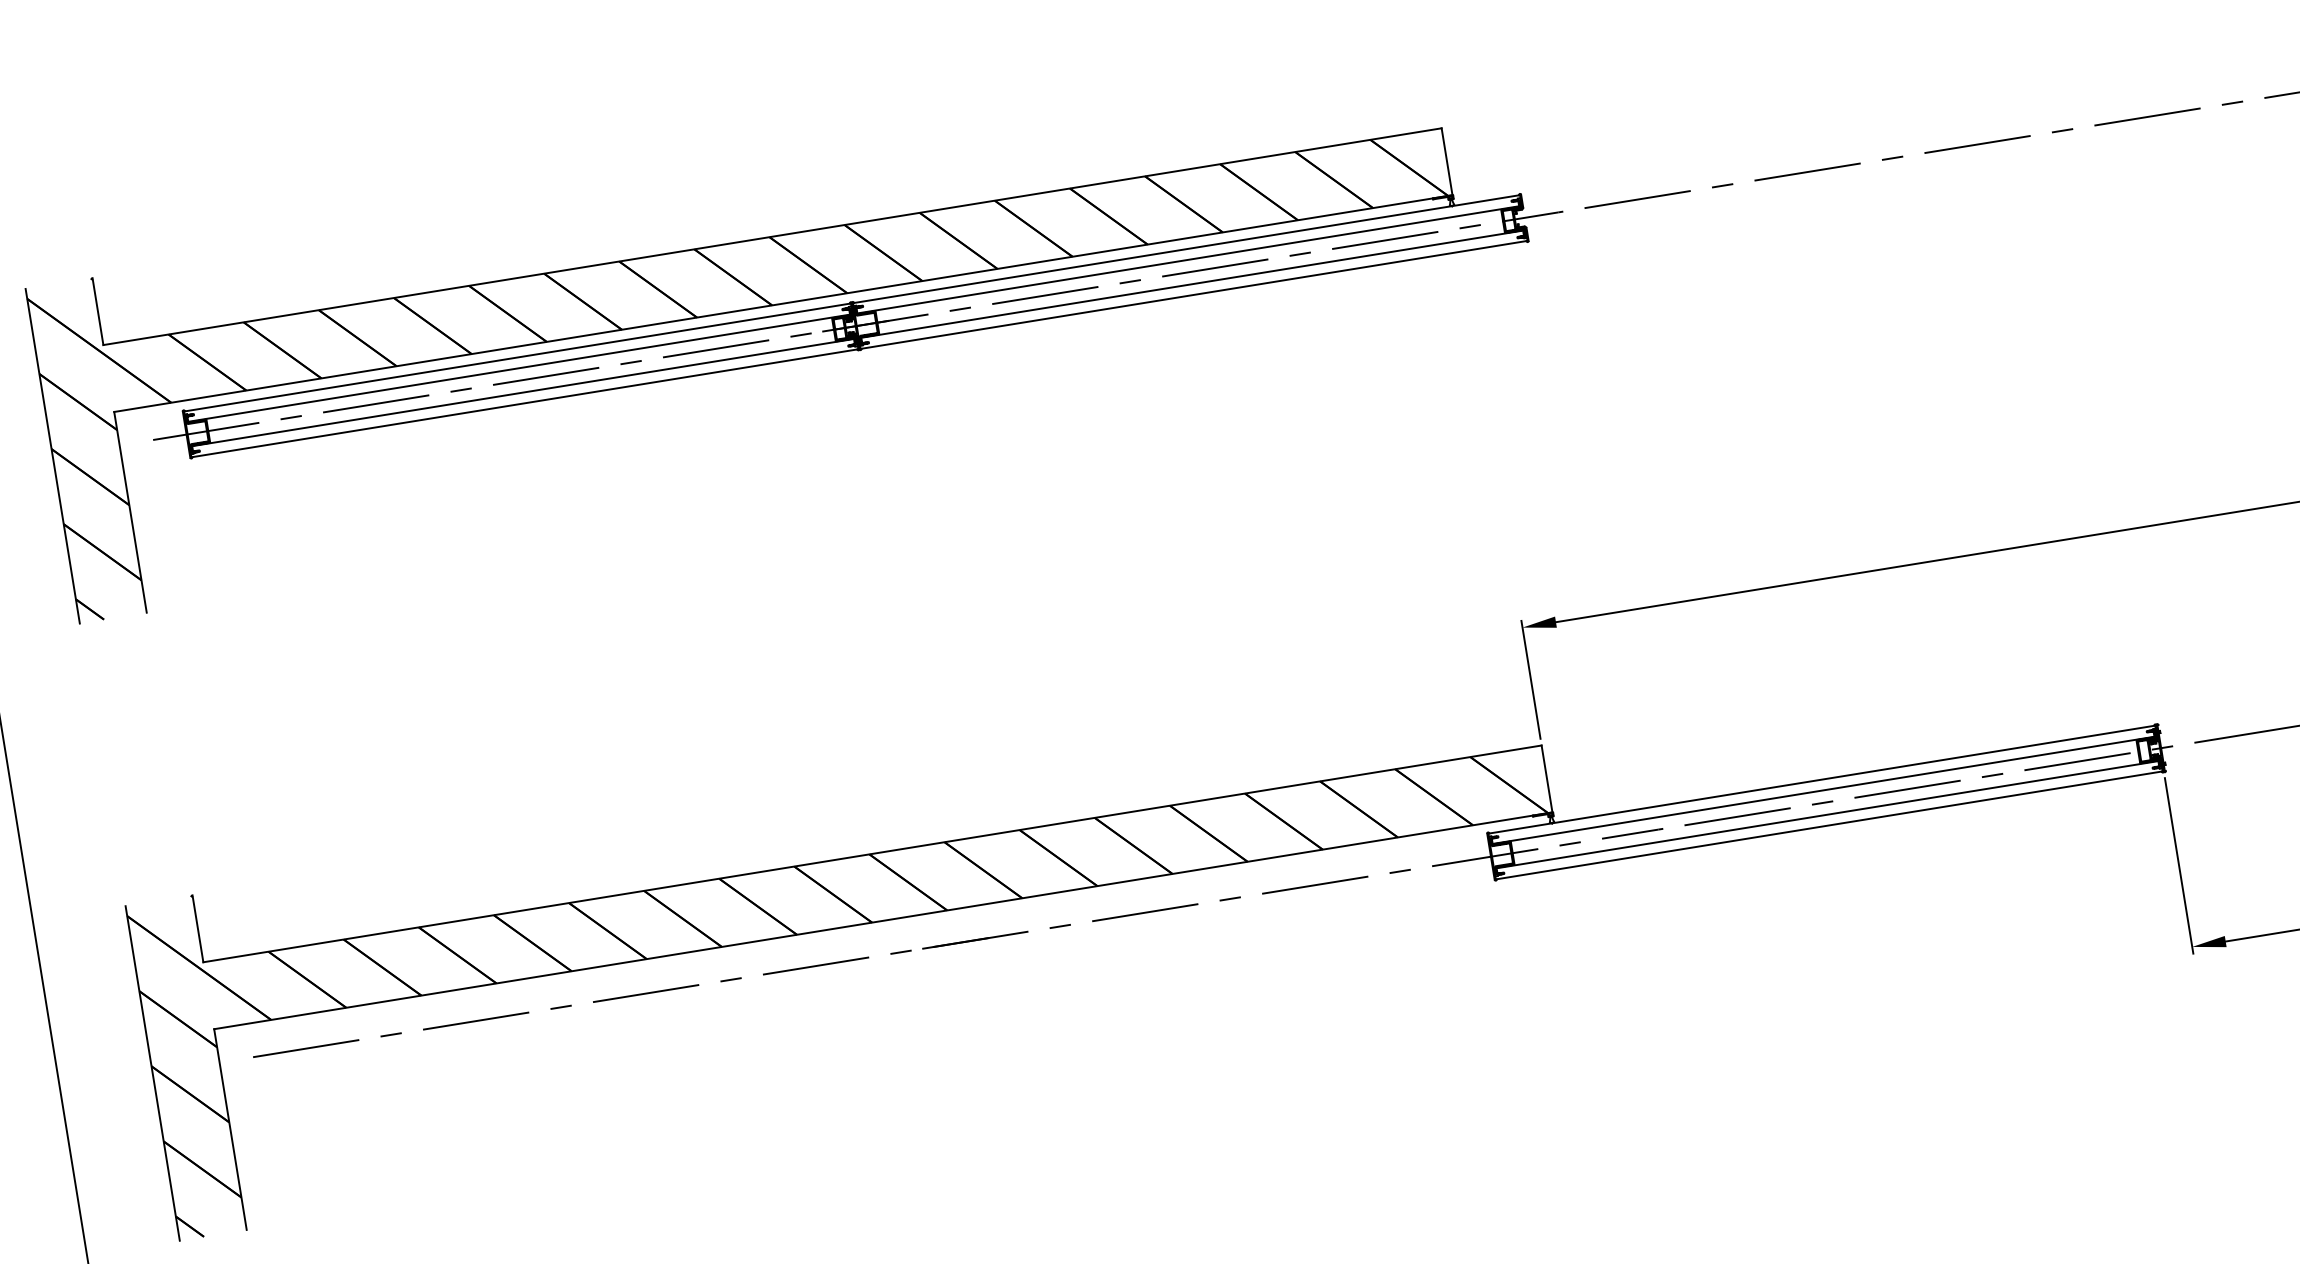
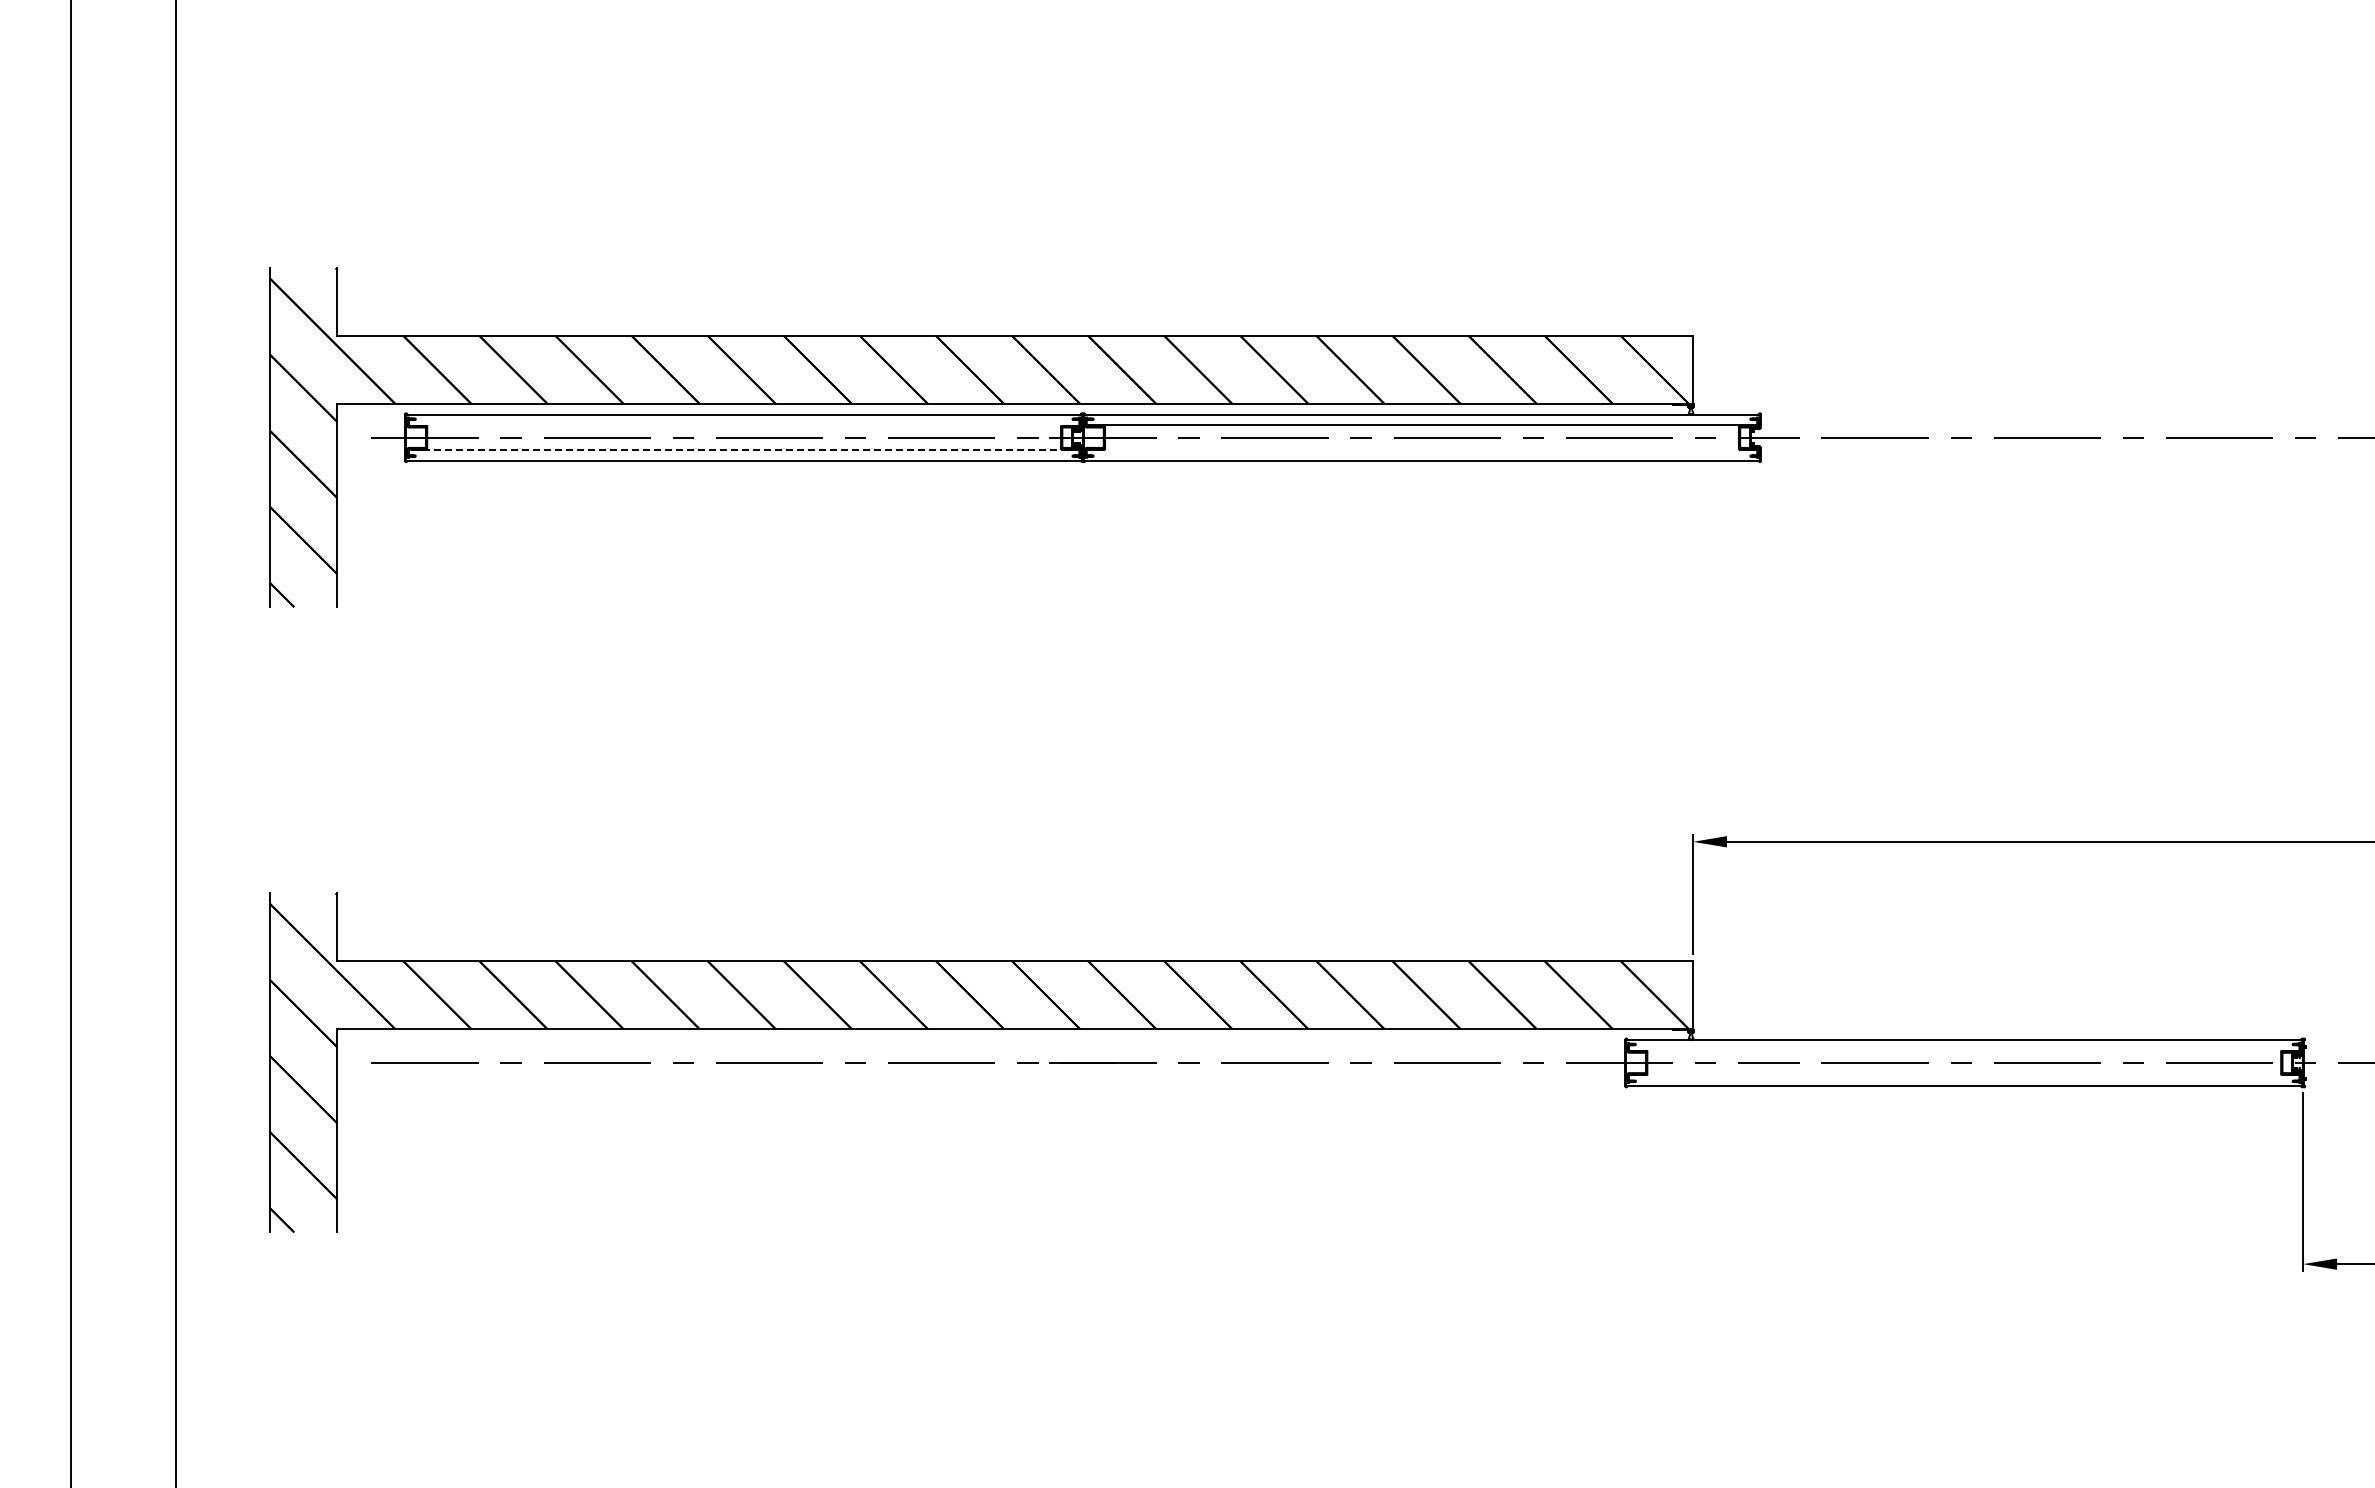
line: (1191, 284) -> (1421, 450), removed
line: (518, 368) -> (743, 425), removed
line: (522, 393) -> (743, 450), solid -> dashed
line: (1823, 790) -> (1964, 1050), removed
line: (1827, 814) -> (1964, 1075), removed

